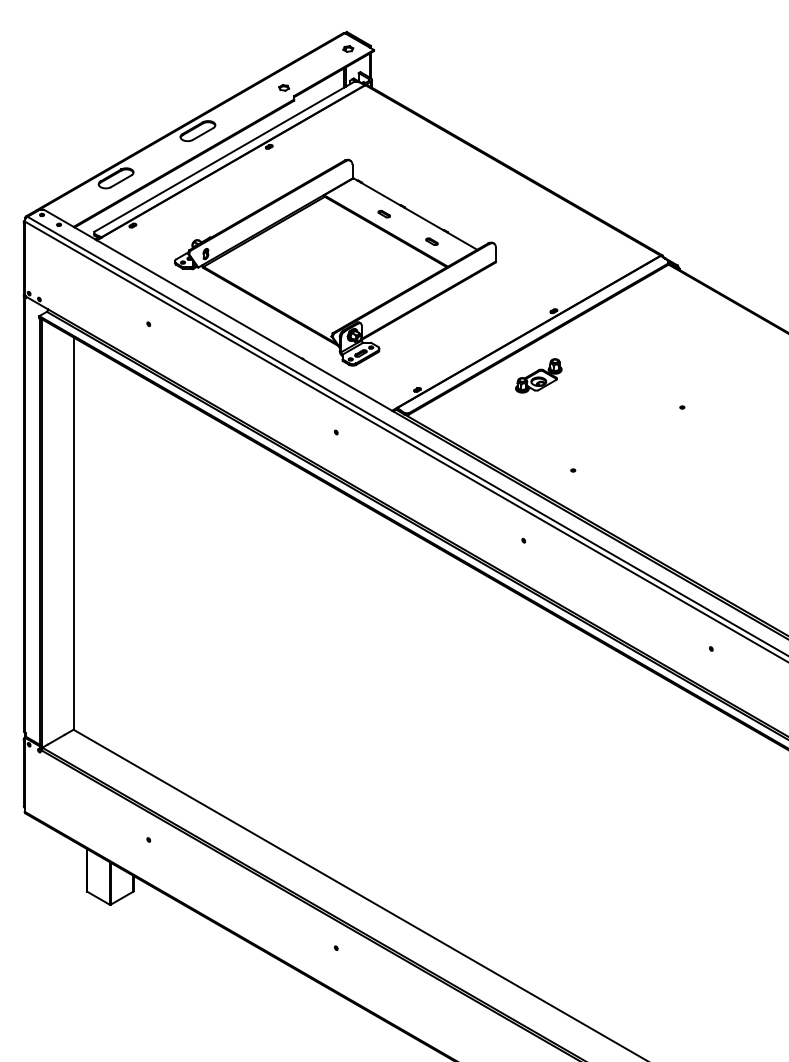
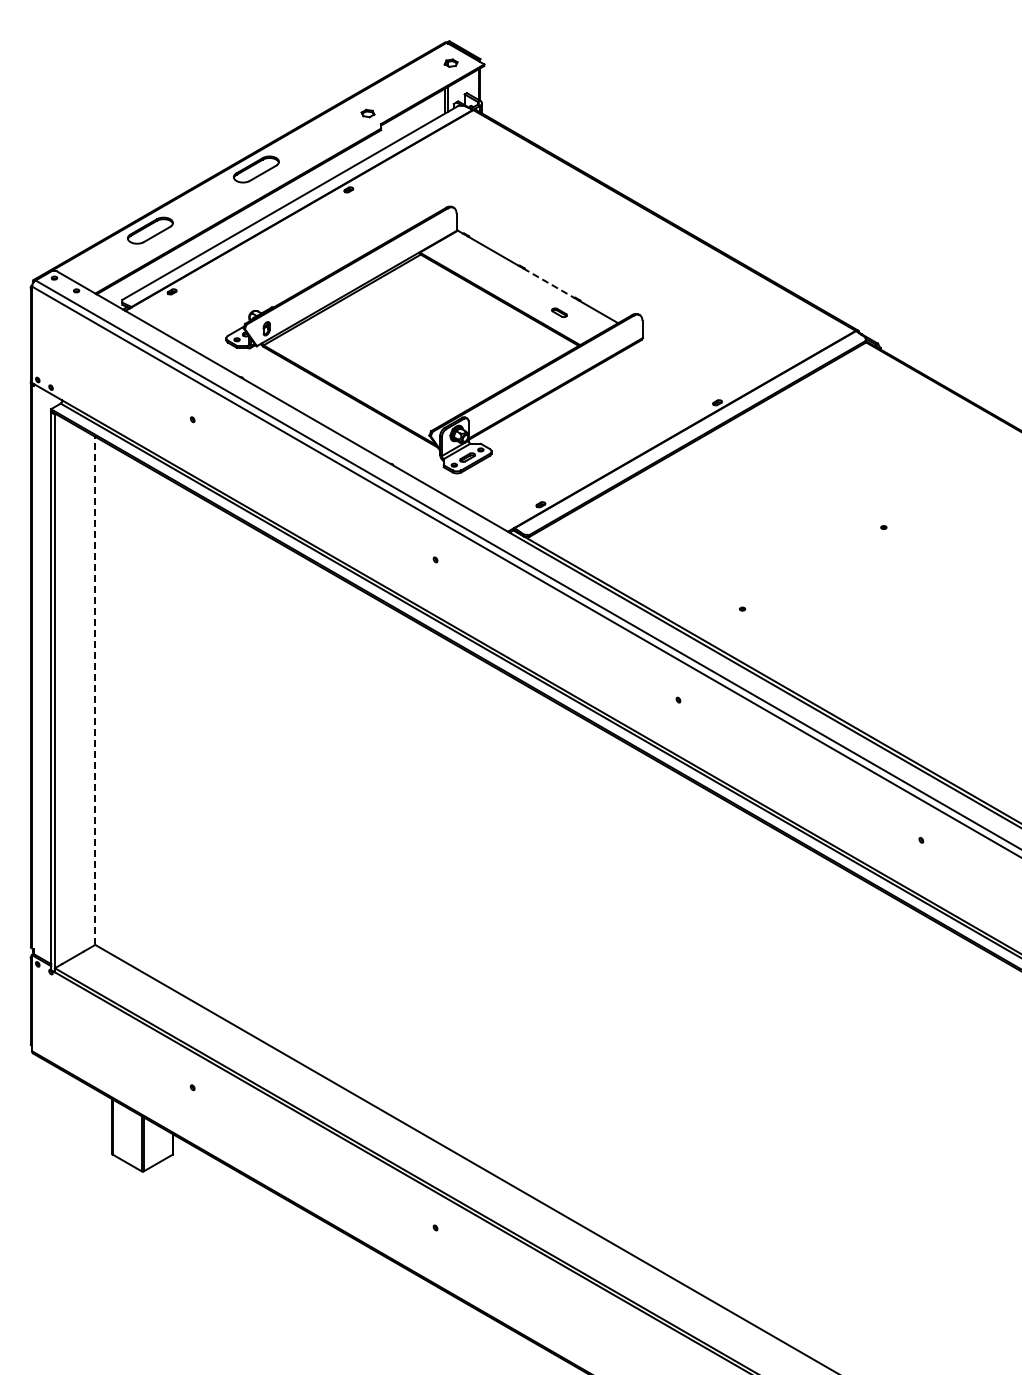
part: (384, 213) -> (497, 276), removed
line: (423, 219) -> (548, 283), solid -> dashed
part: (538, 375) -> (697, 486), removed
line: (73, 533) -> (95, 690), solid -> dashed

